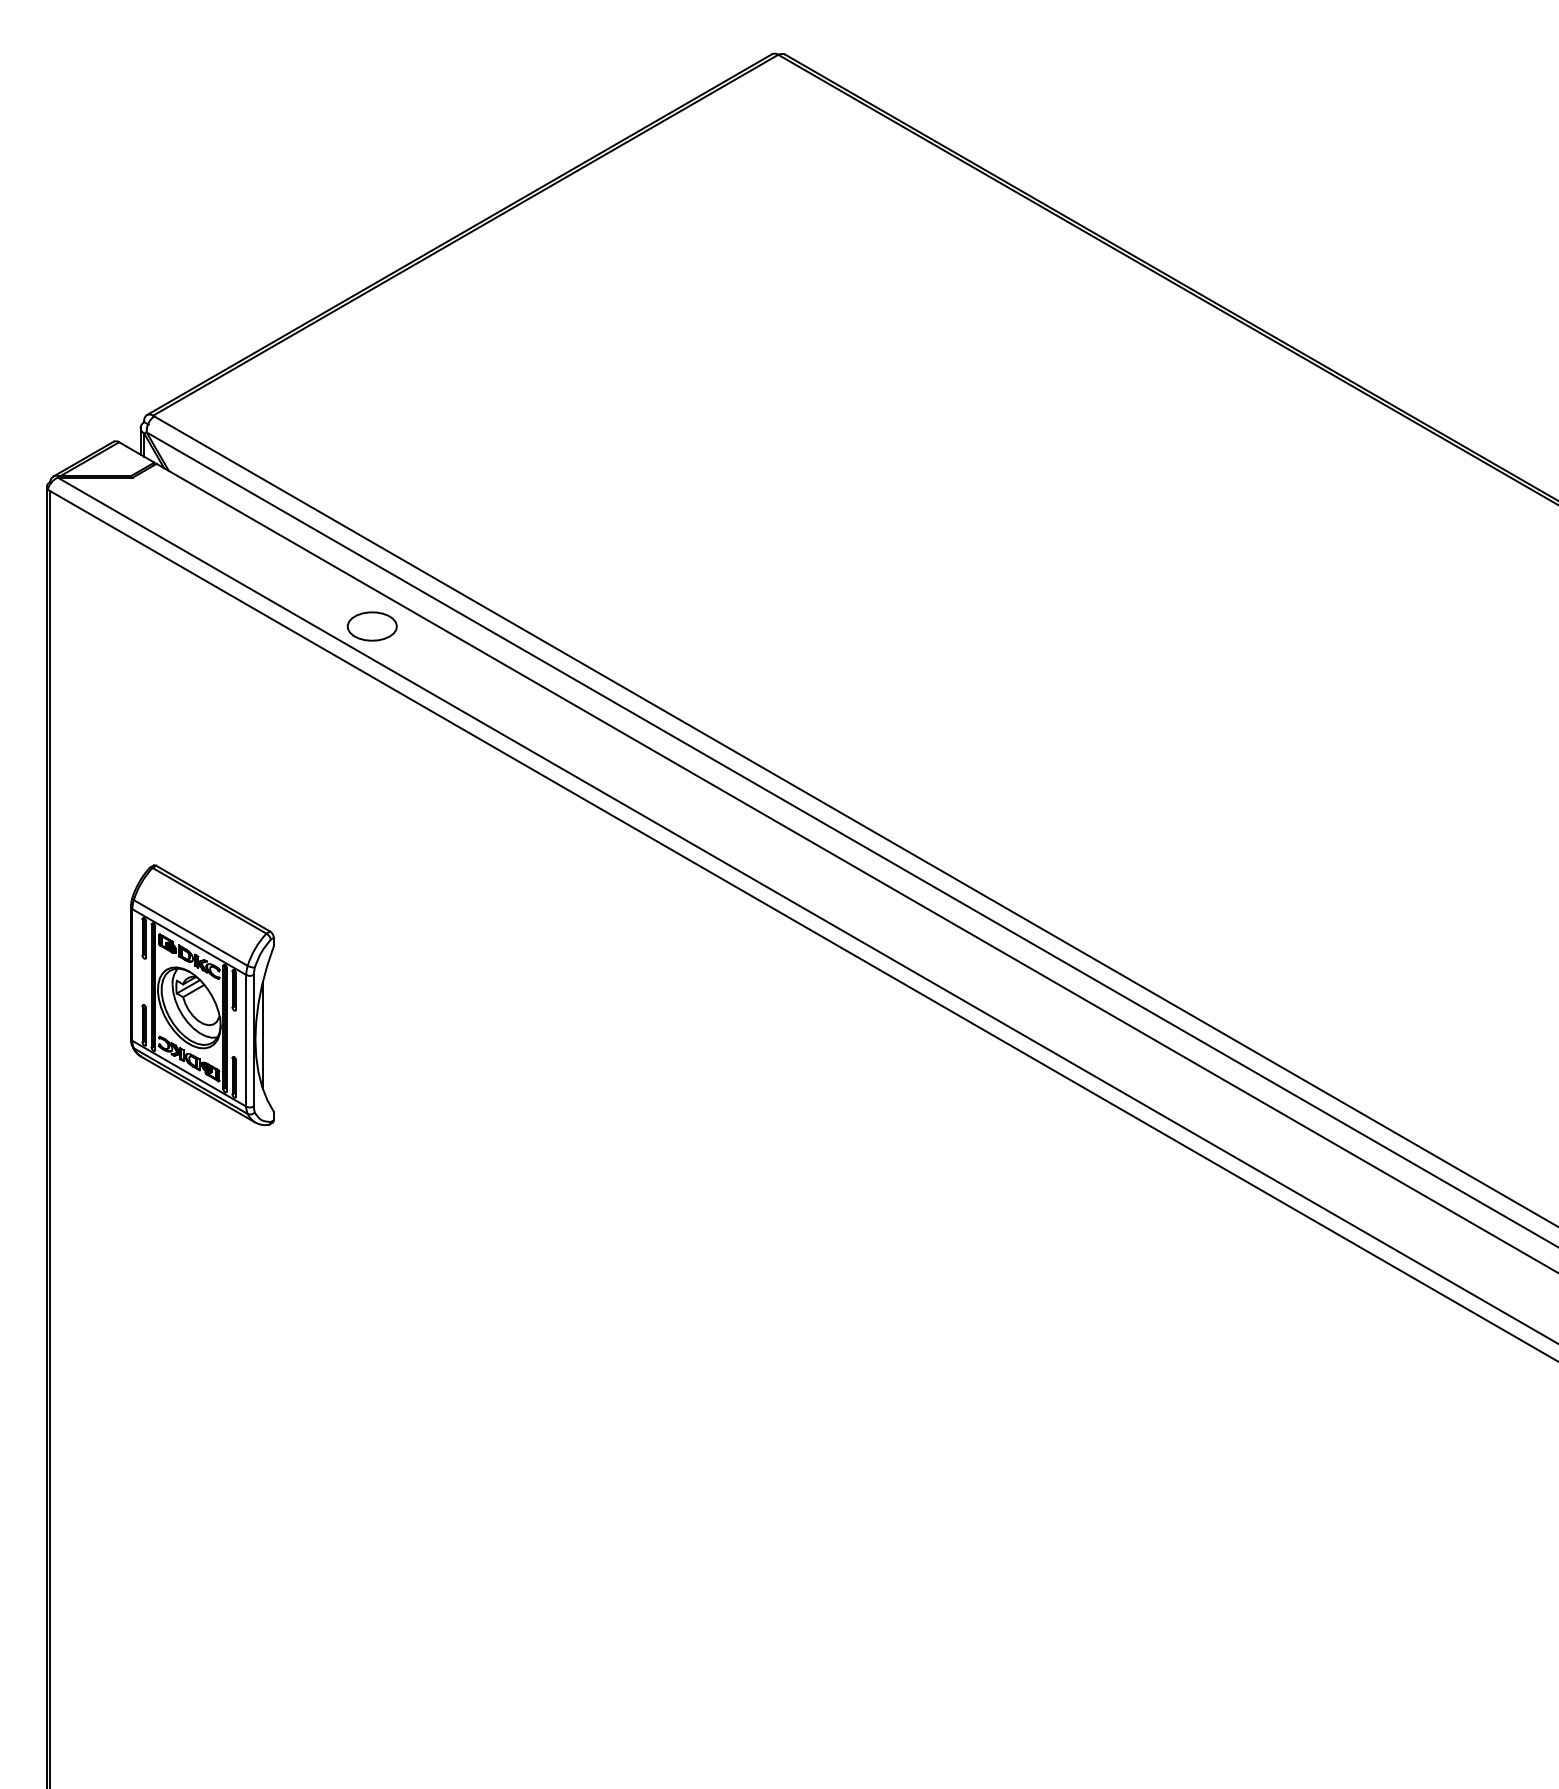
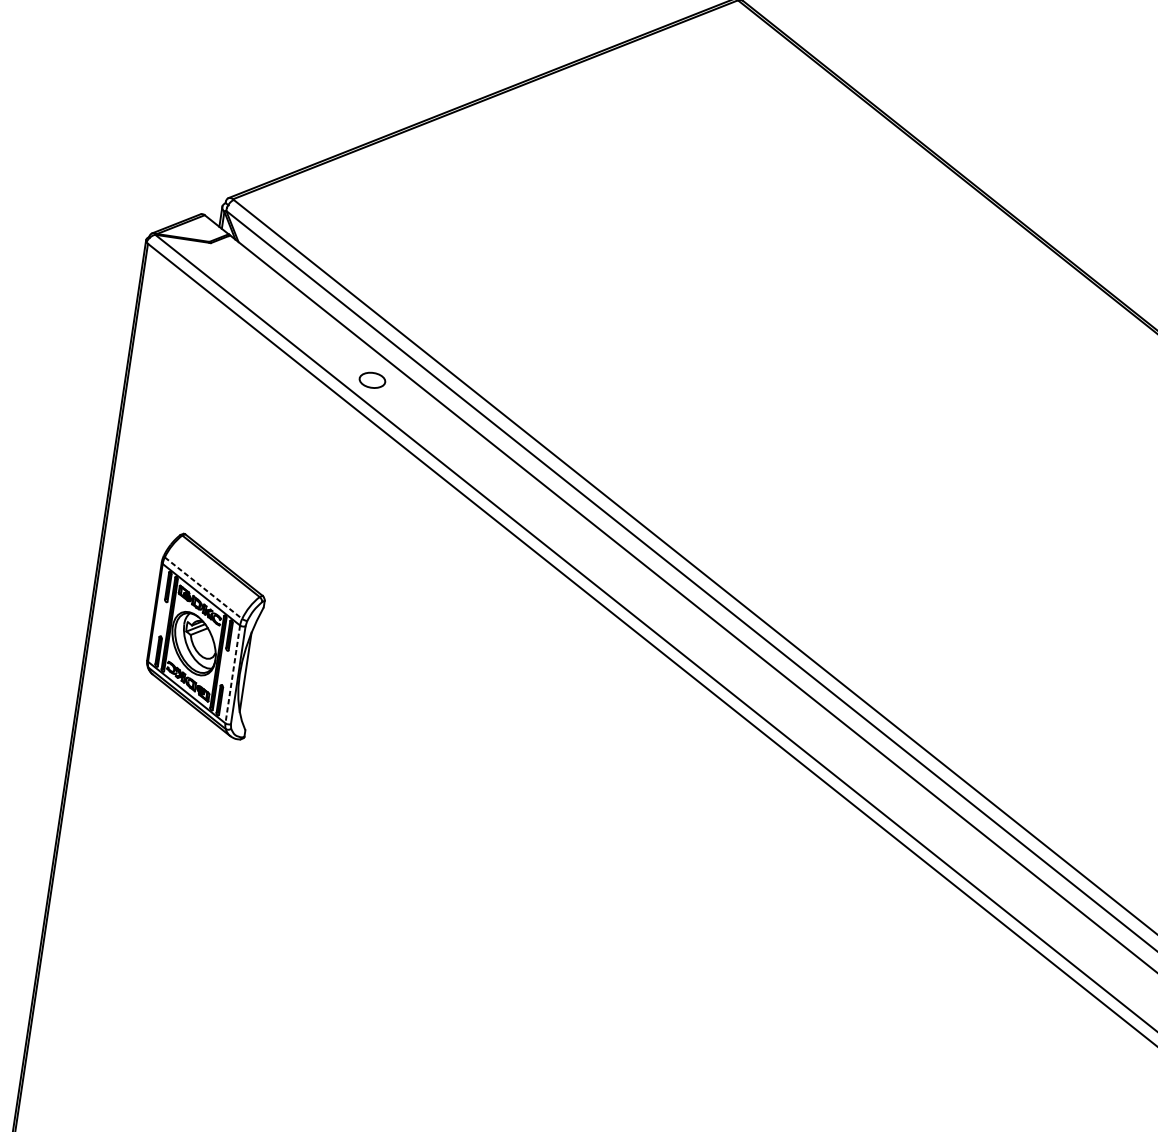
part: (371, 626) -> (371, 380), size x0.7
line: (190, 933) -> (203, 588), solid -> dashed
line: (246, 1040) -> (232, 674), solid -> dashed

